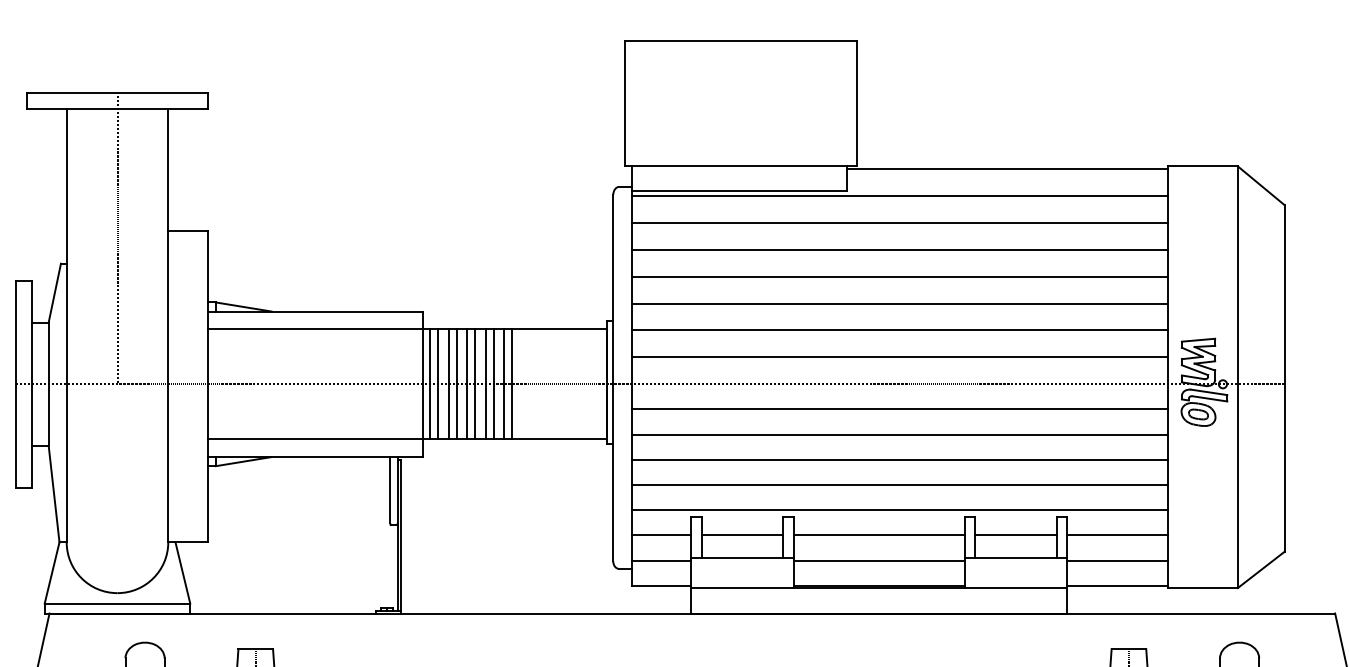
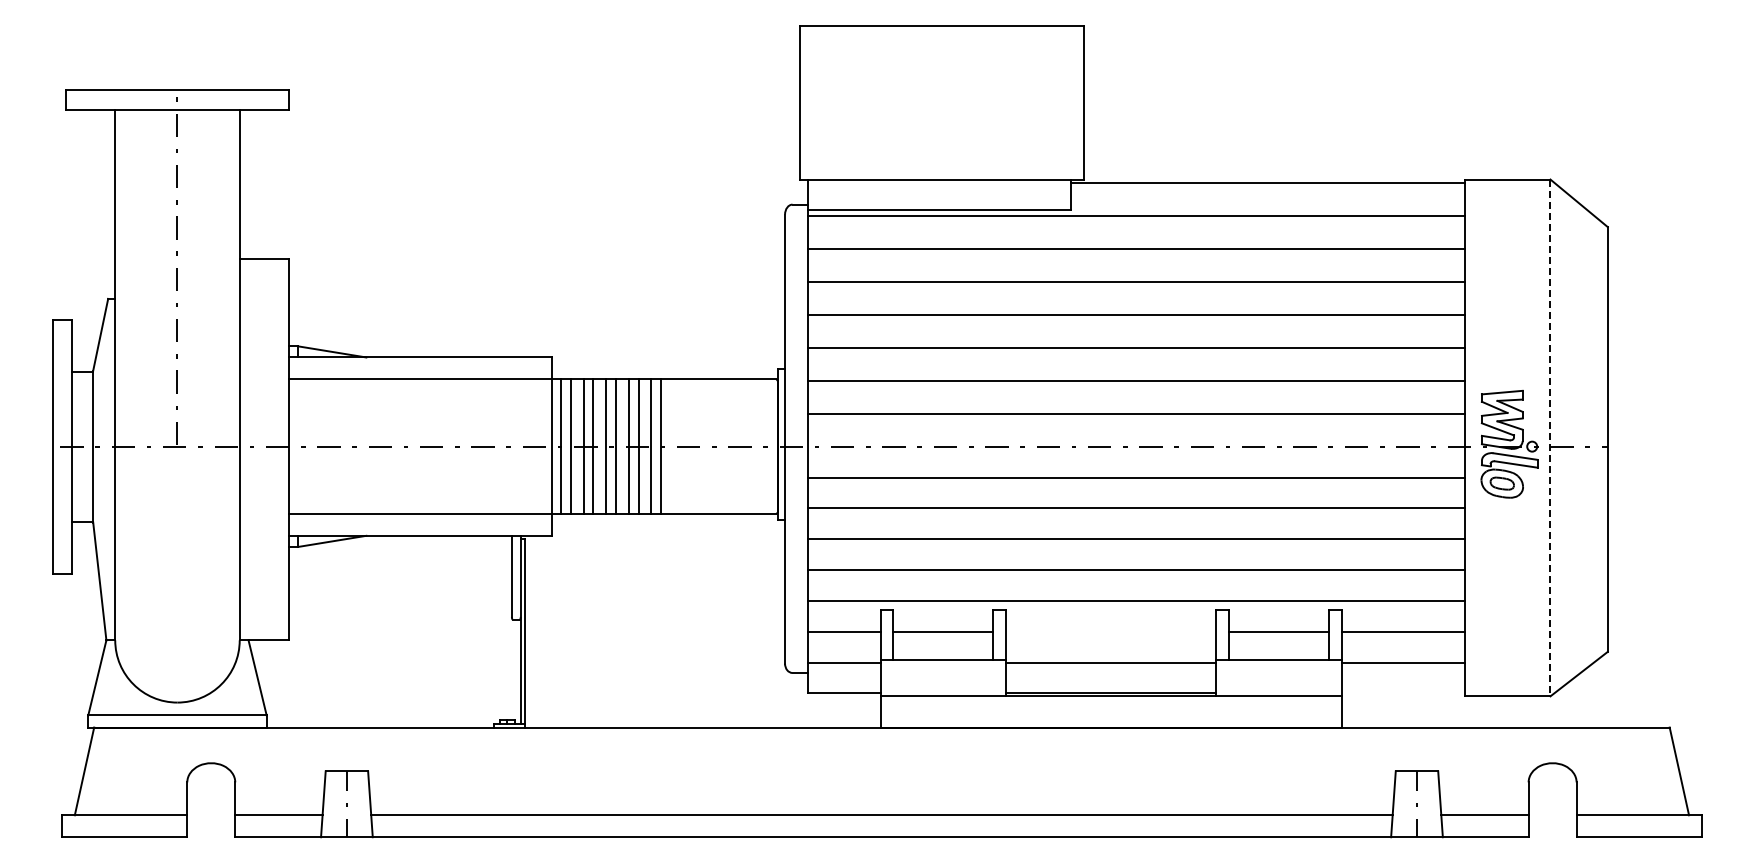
line: (1237, 377) -> (1550, 438), solid -> dashed
line: (879, 535) -> (1111, 631), removed
line: (1117, 585) -> (1402, 693), removed

